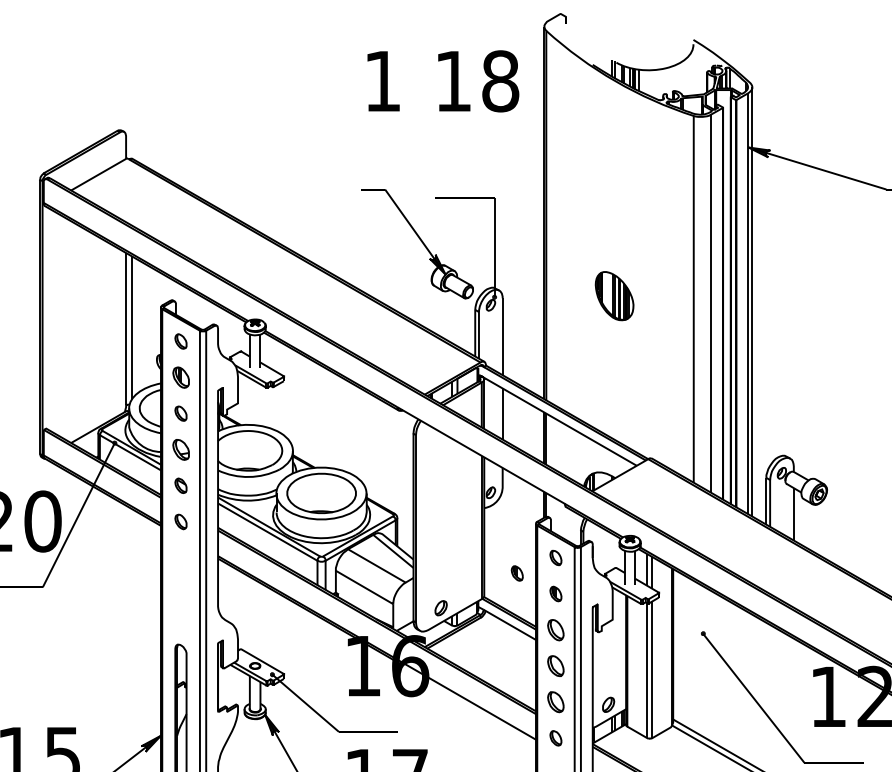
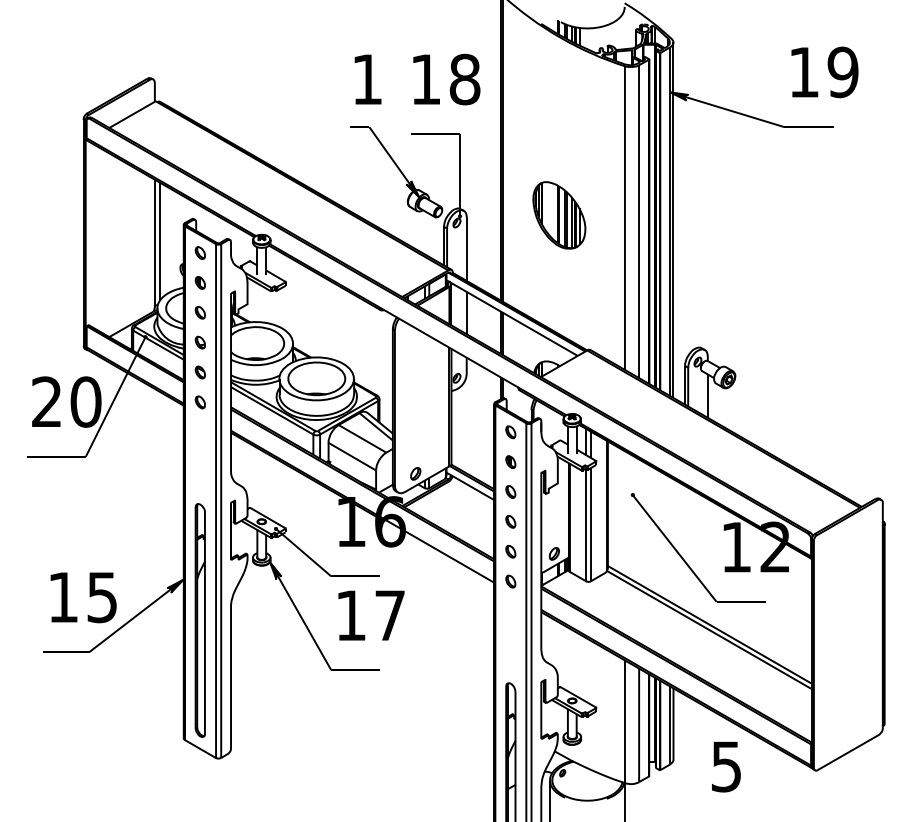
text: (443, 81) -> (417, 79), moved
part: (614, 296) -> (559, 215), size x1.67
part: (179, 377) -> (199, 282), size x0.71
part: (179, 449) -> (199, 342), size x0.71
part: (516, 572) -> (478, 444), removed
part: (555, 629) -> (510, 491), size x0.71
part: (555, 665) -> (510, 521), size x0.71
part: (555, 701) -> (510, 551), size x0.71

